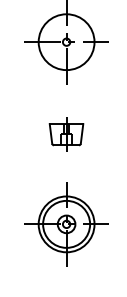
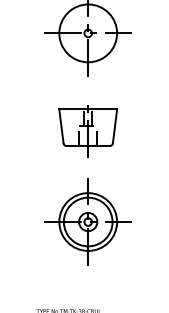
part: (65, 136) -> (87, 131), size x1.67

